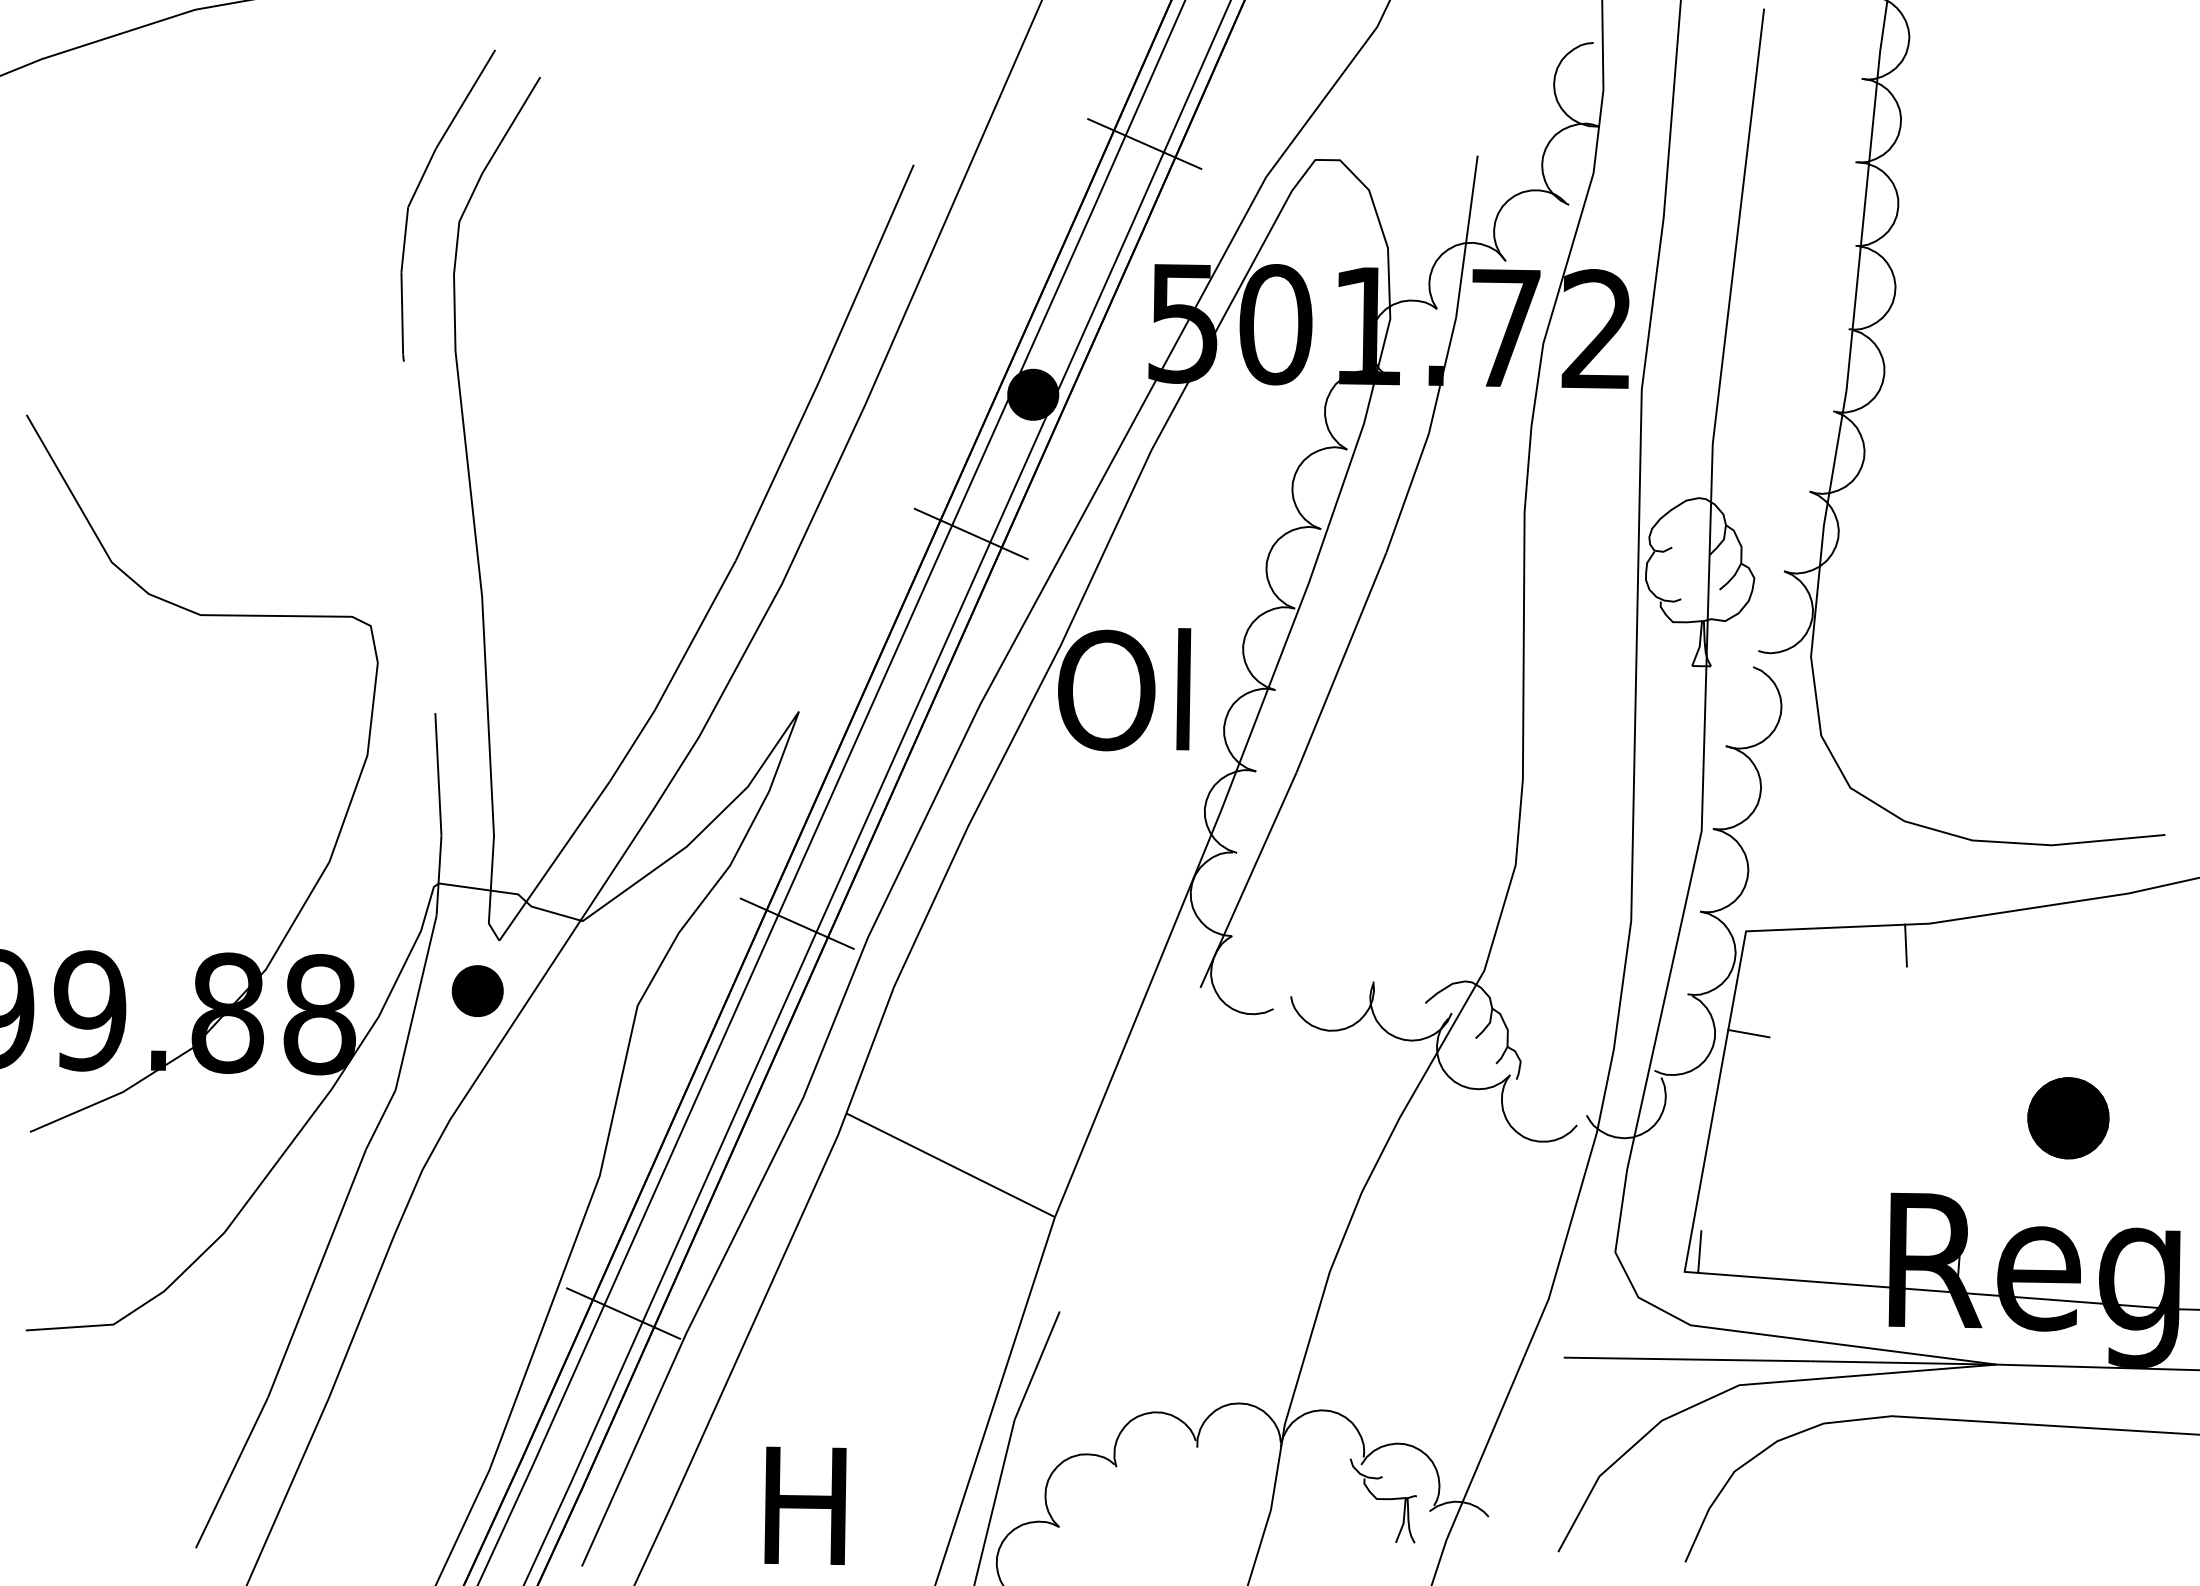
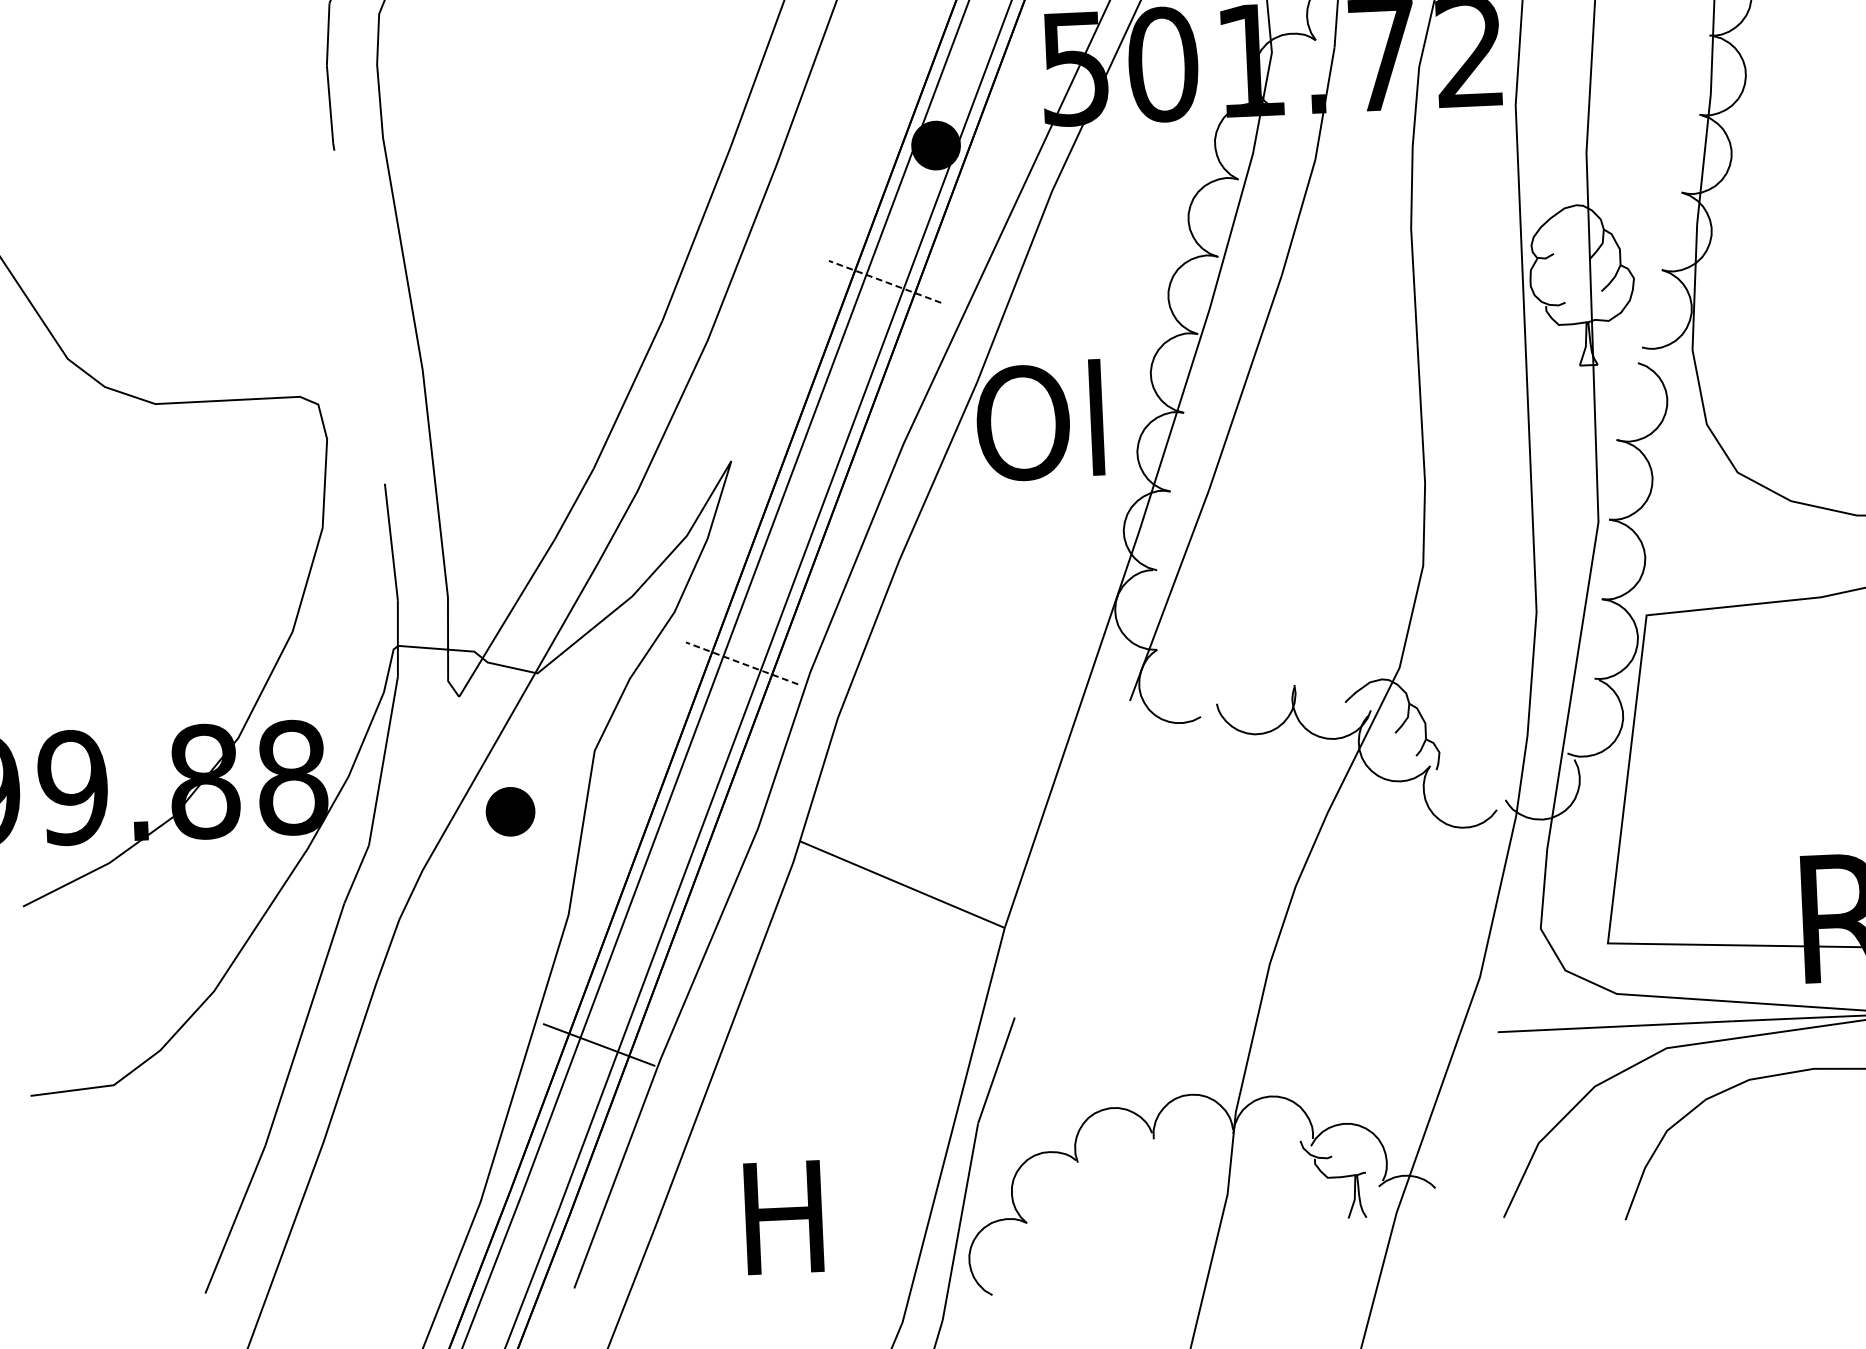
line: (971, 533) -> (885, 281), solid -> dashed
line: (797, 923) -> (742, 663), solid -> dashed
line: (1905, 945) -> (1799, 619), removed
part: (477, 990) -> (510, 811), moved
line: (1748, 1033) -> (1654, 712), removed
line: (1699, 1251) -> (1620, 923), removed

